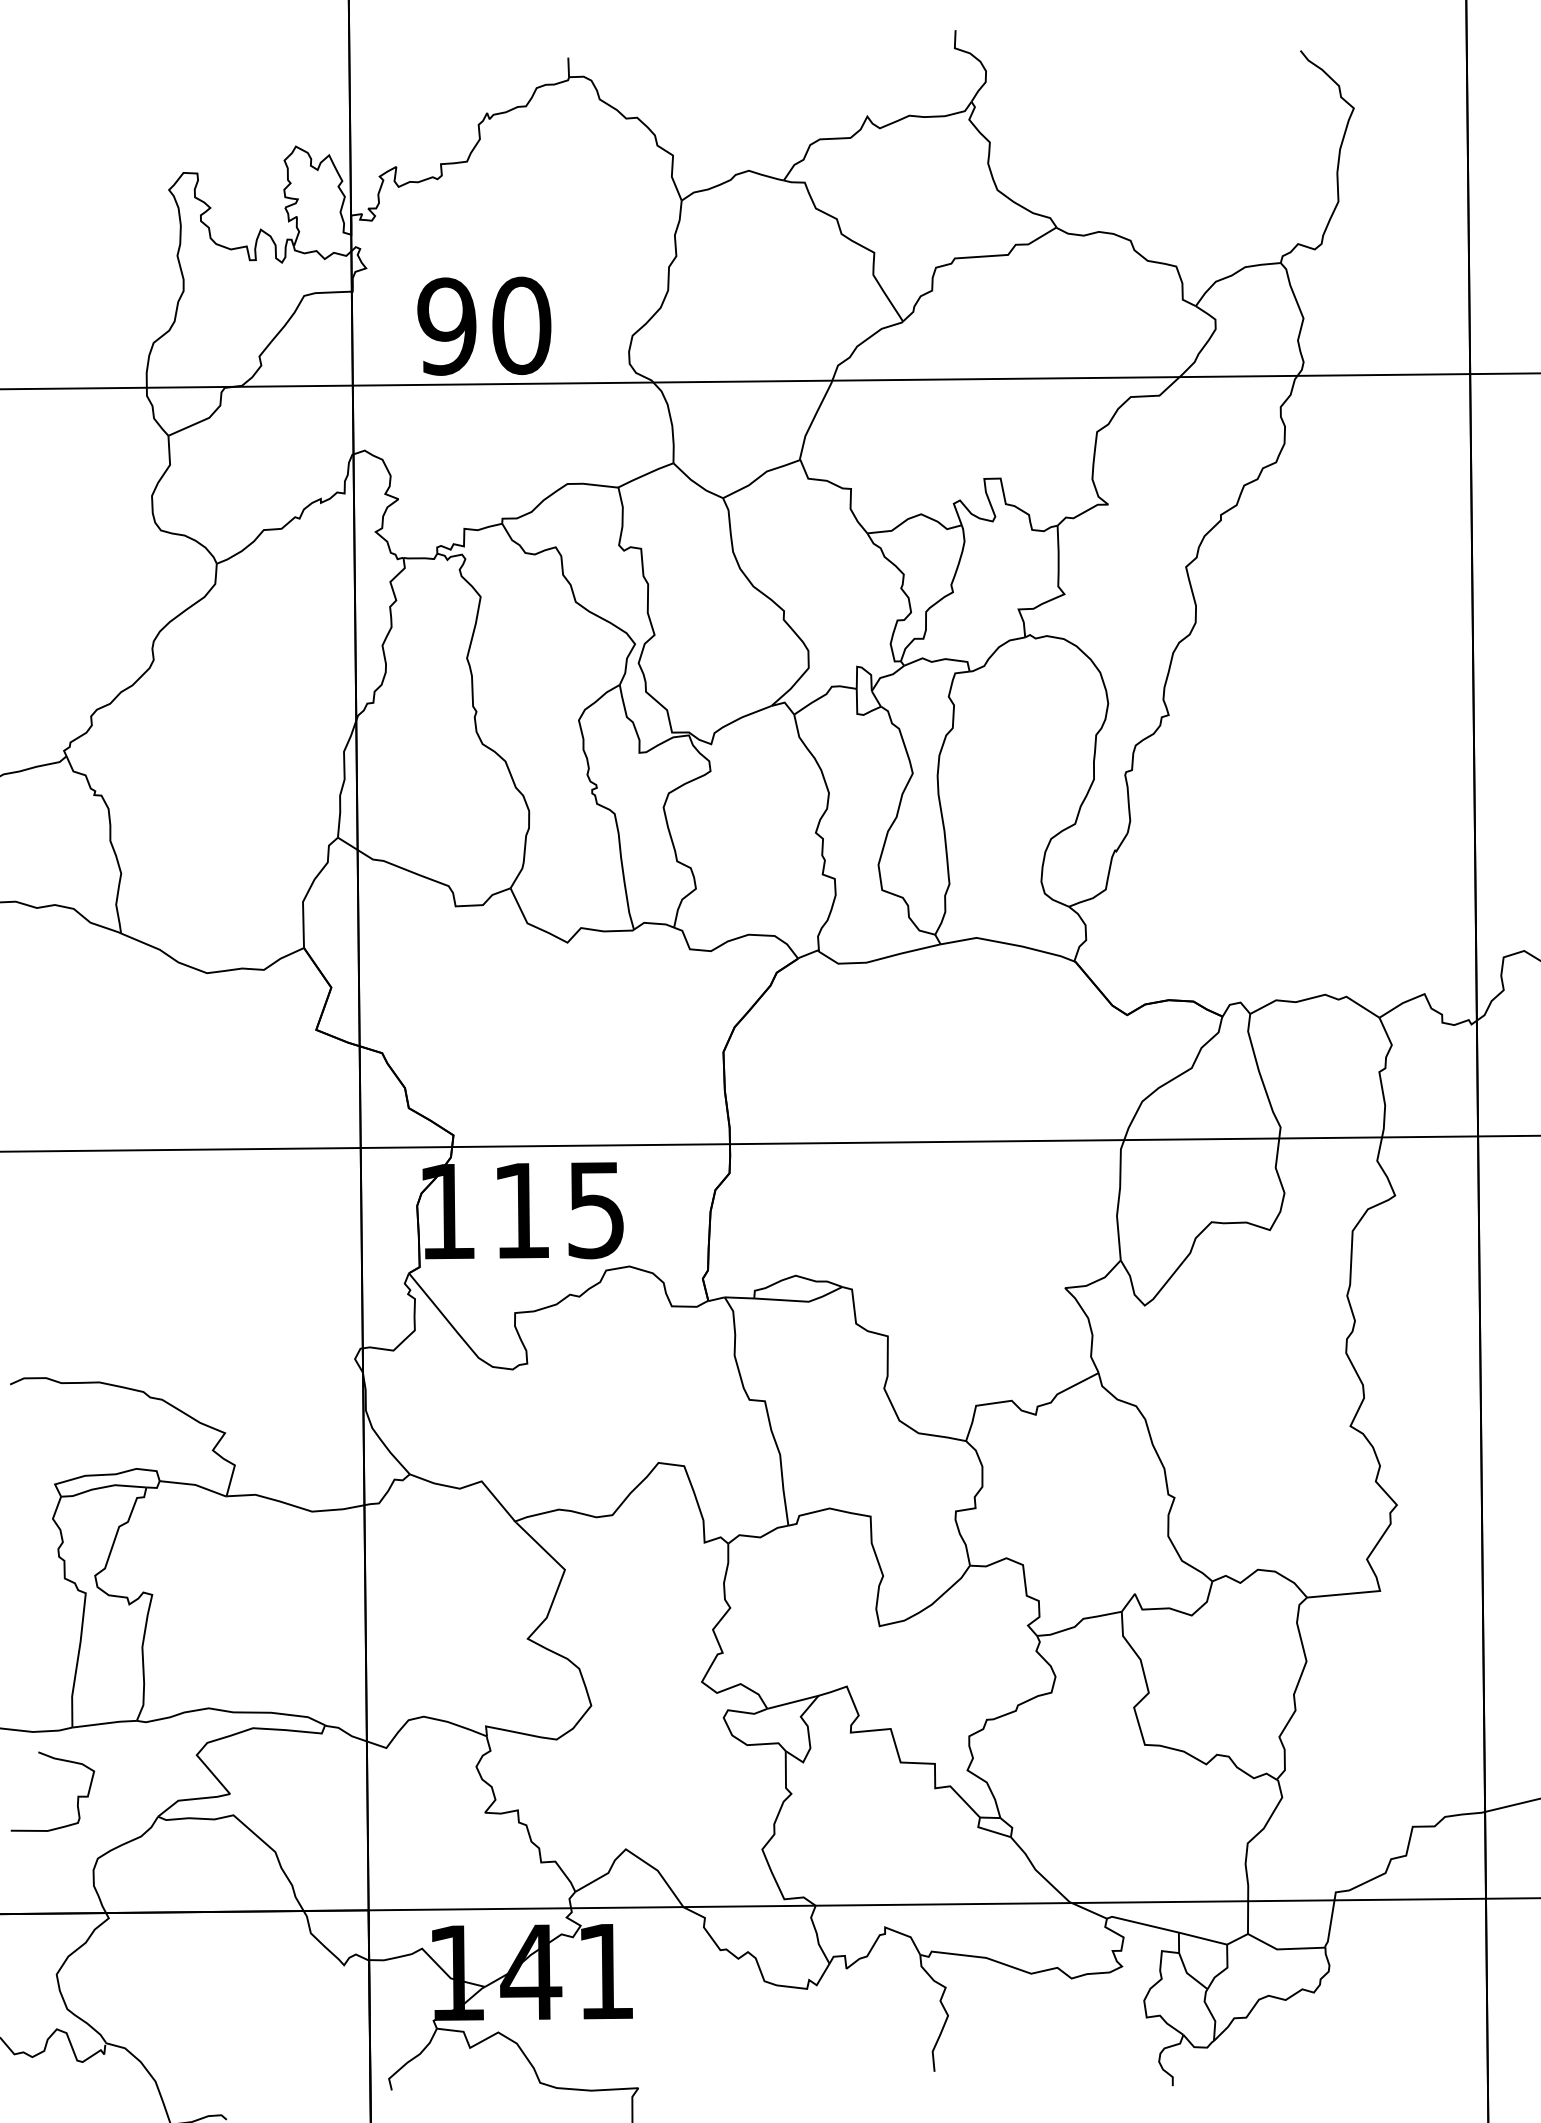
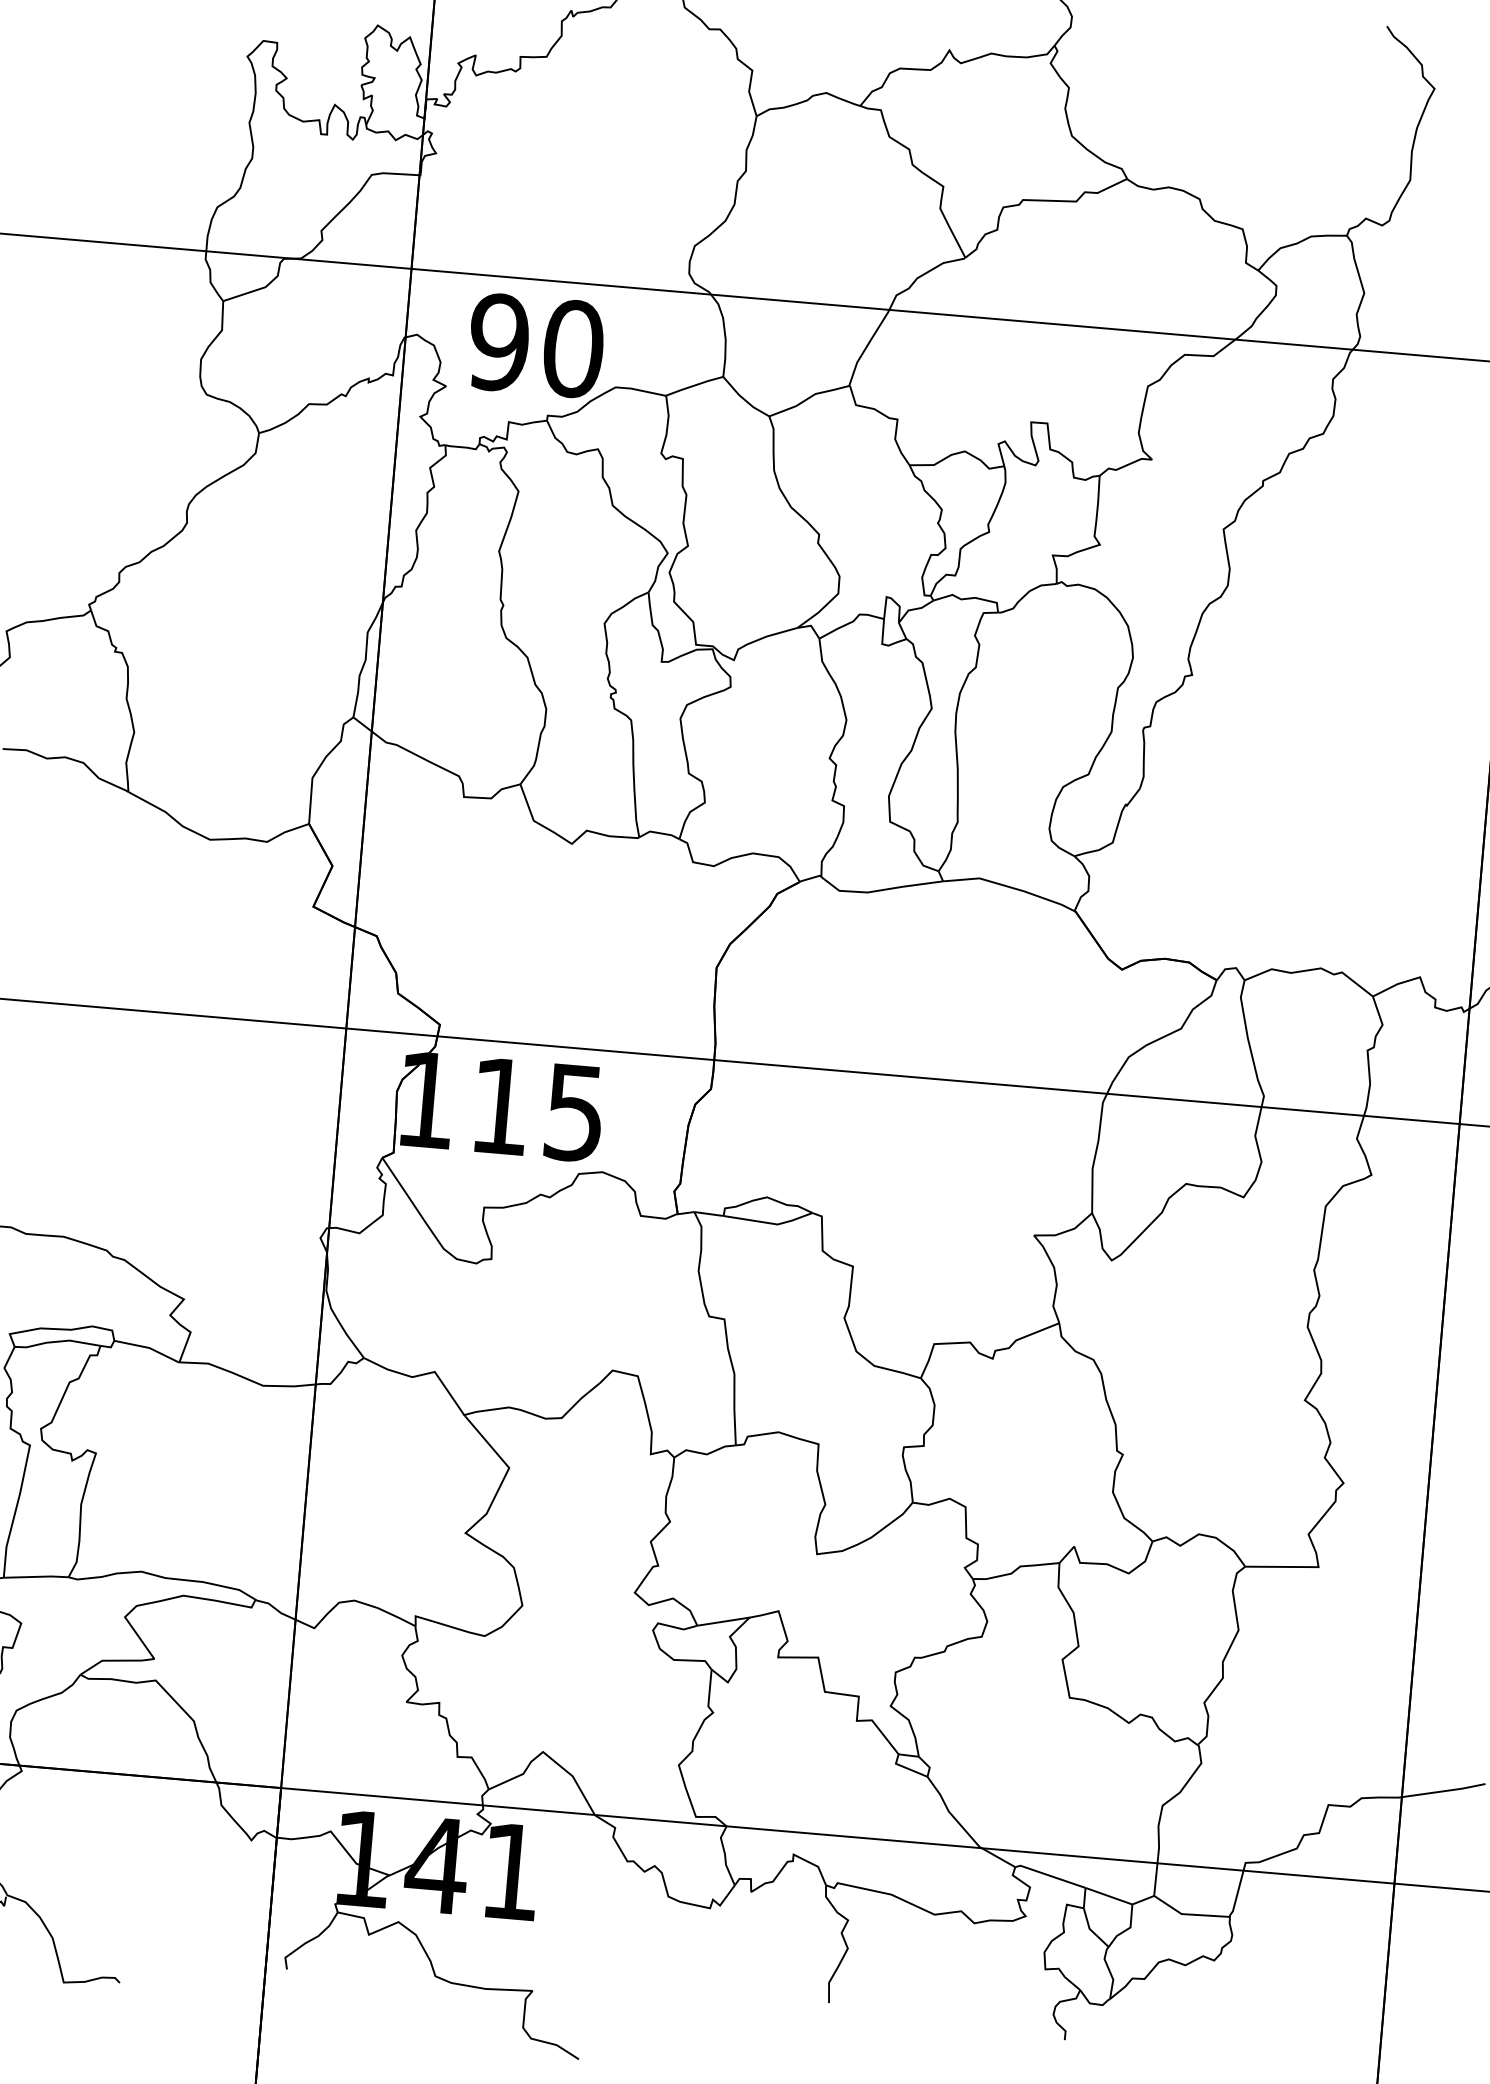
text: (484, 325) -> (536, 345), moved

